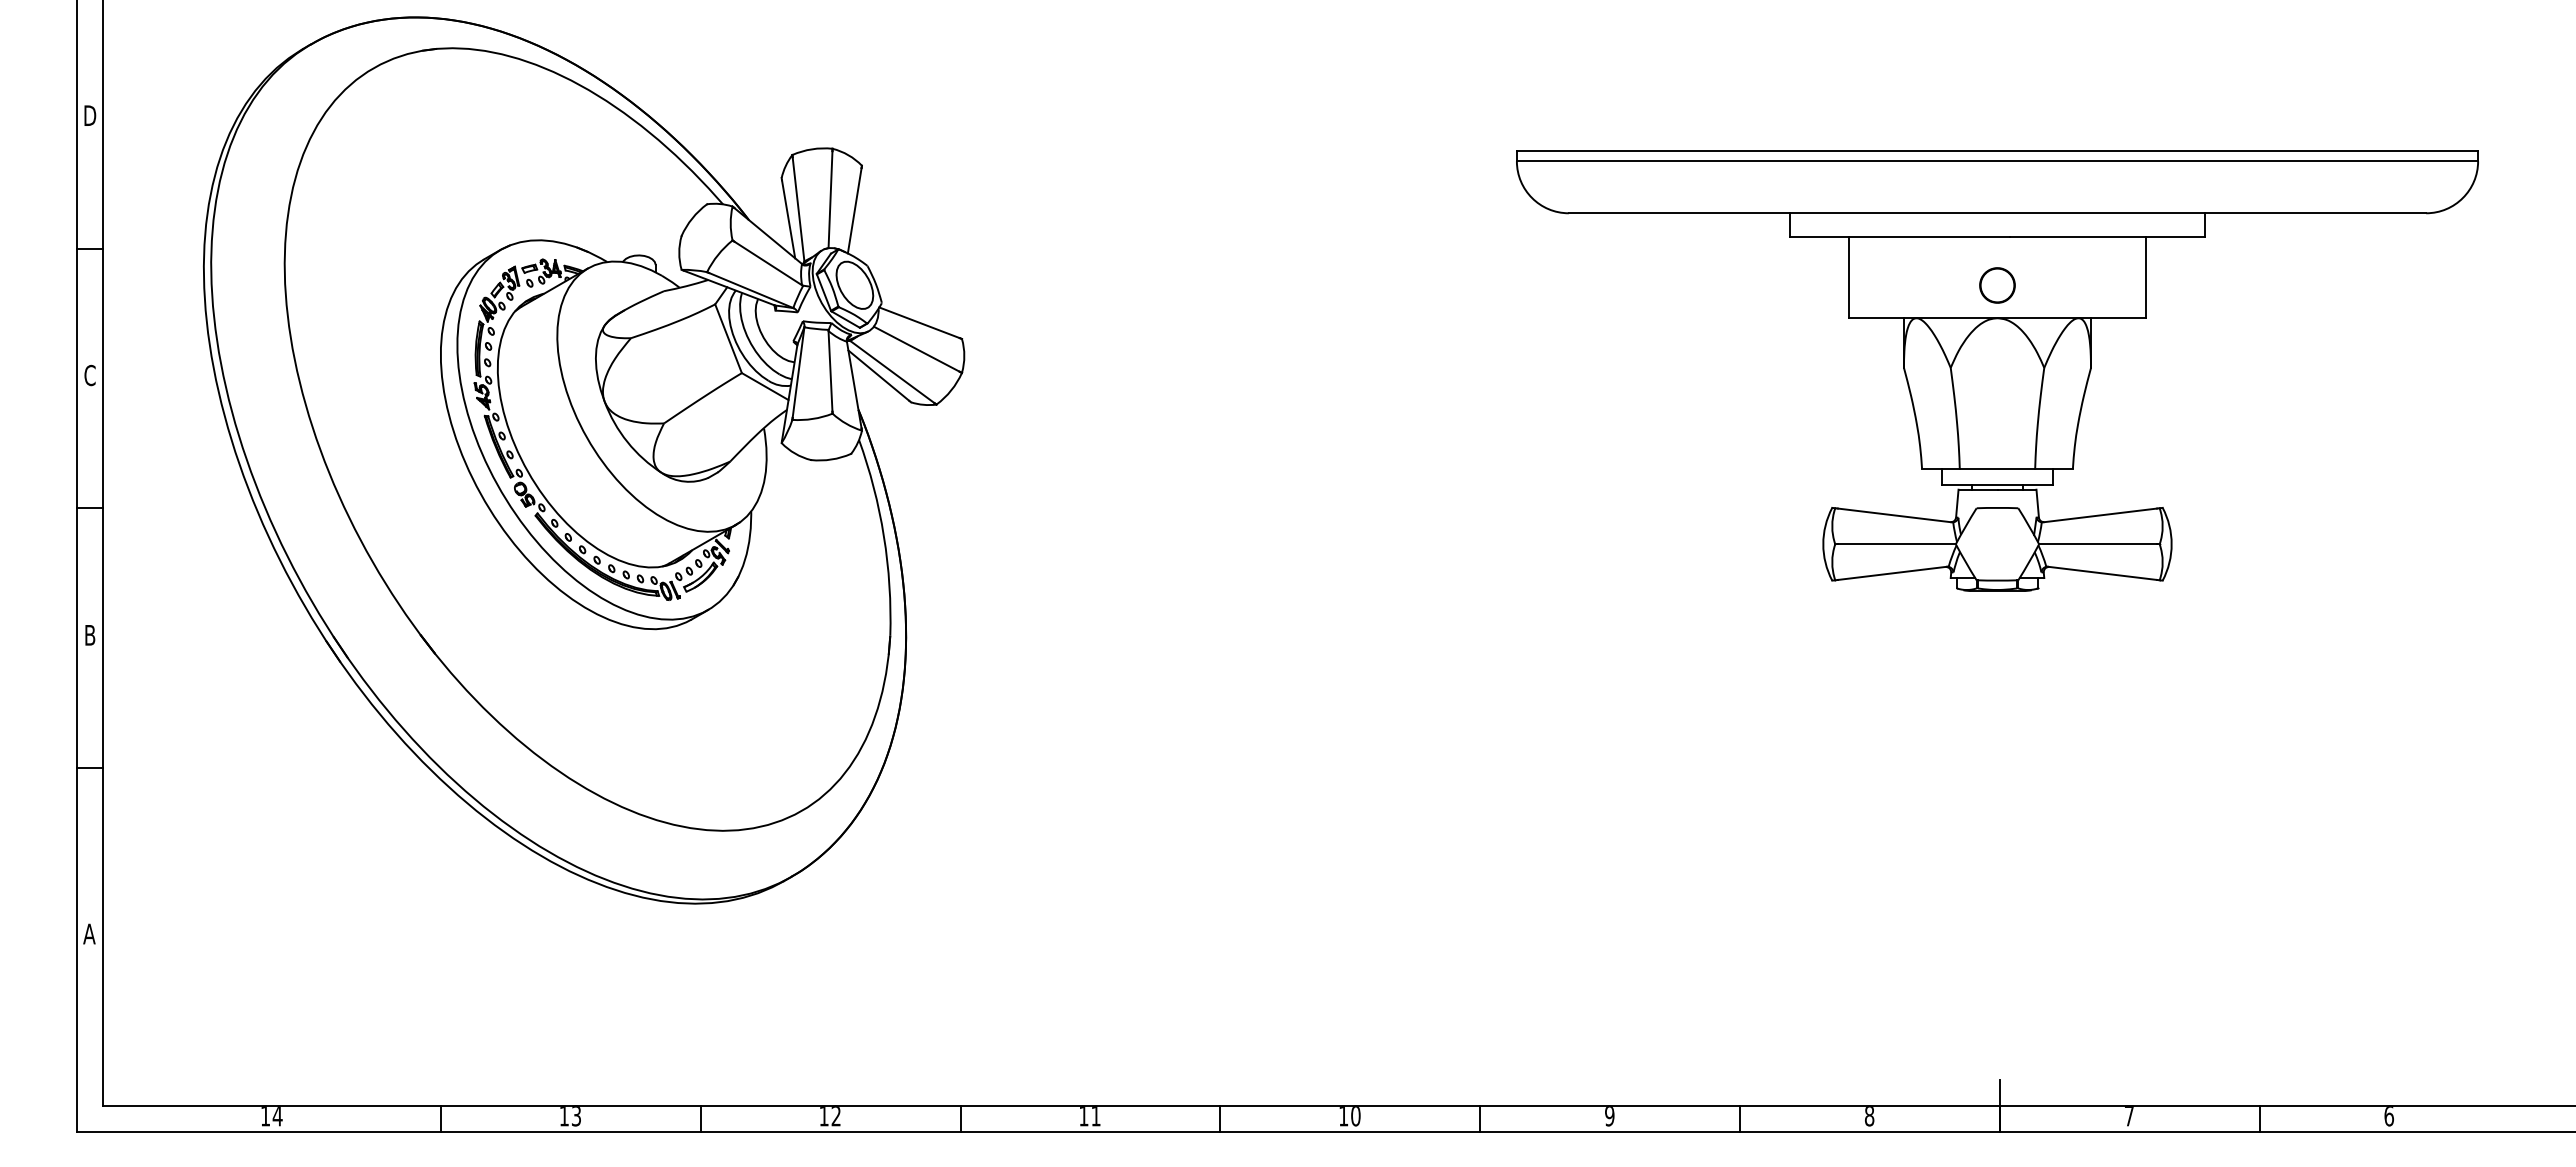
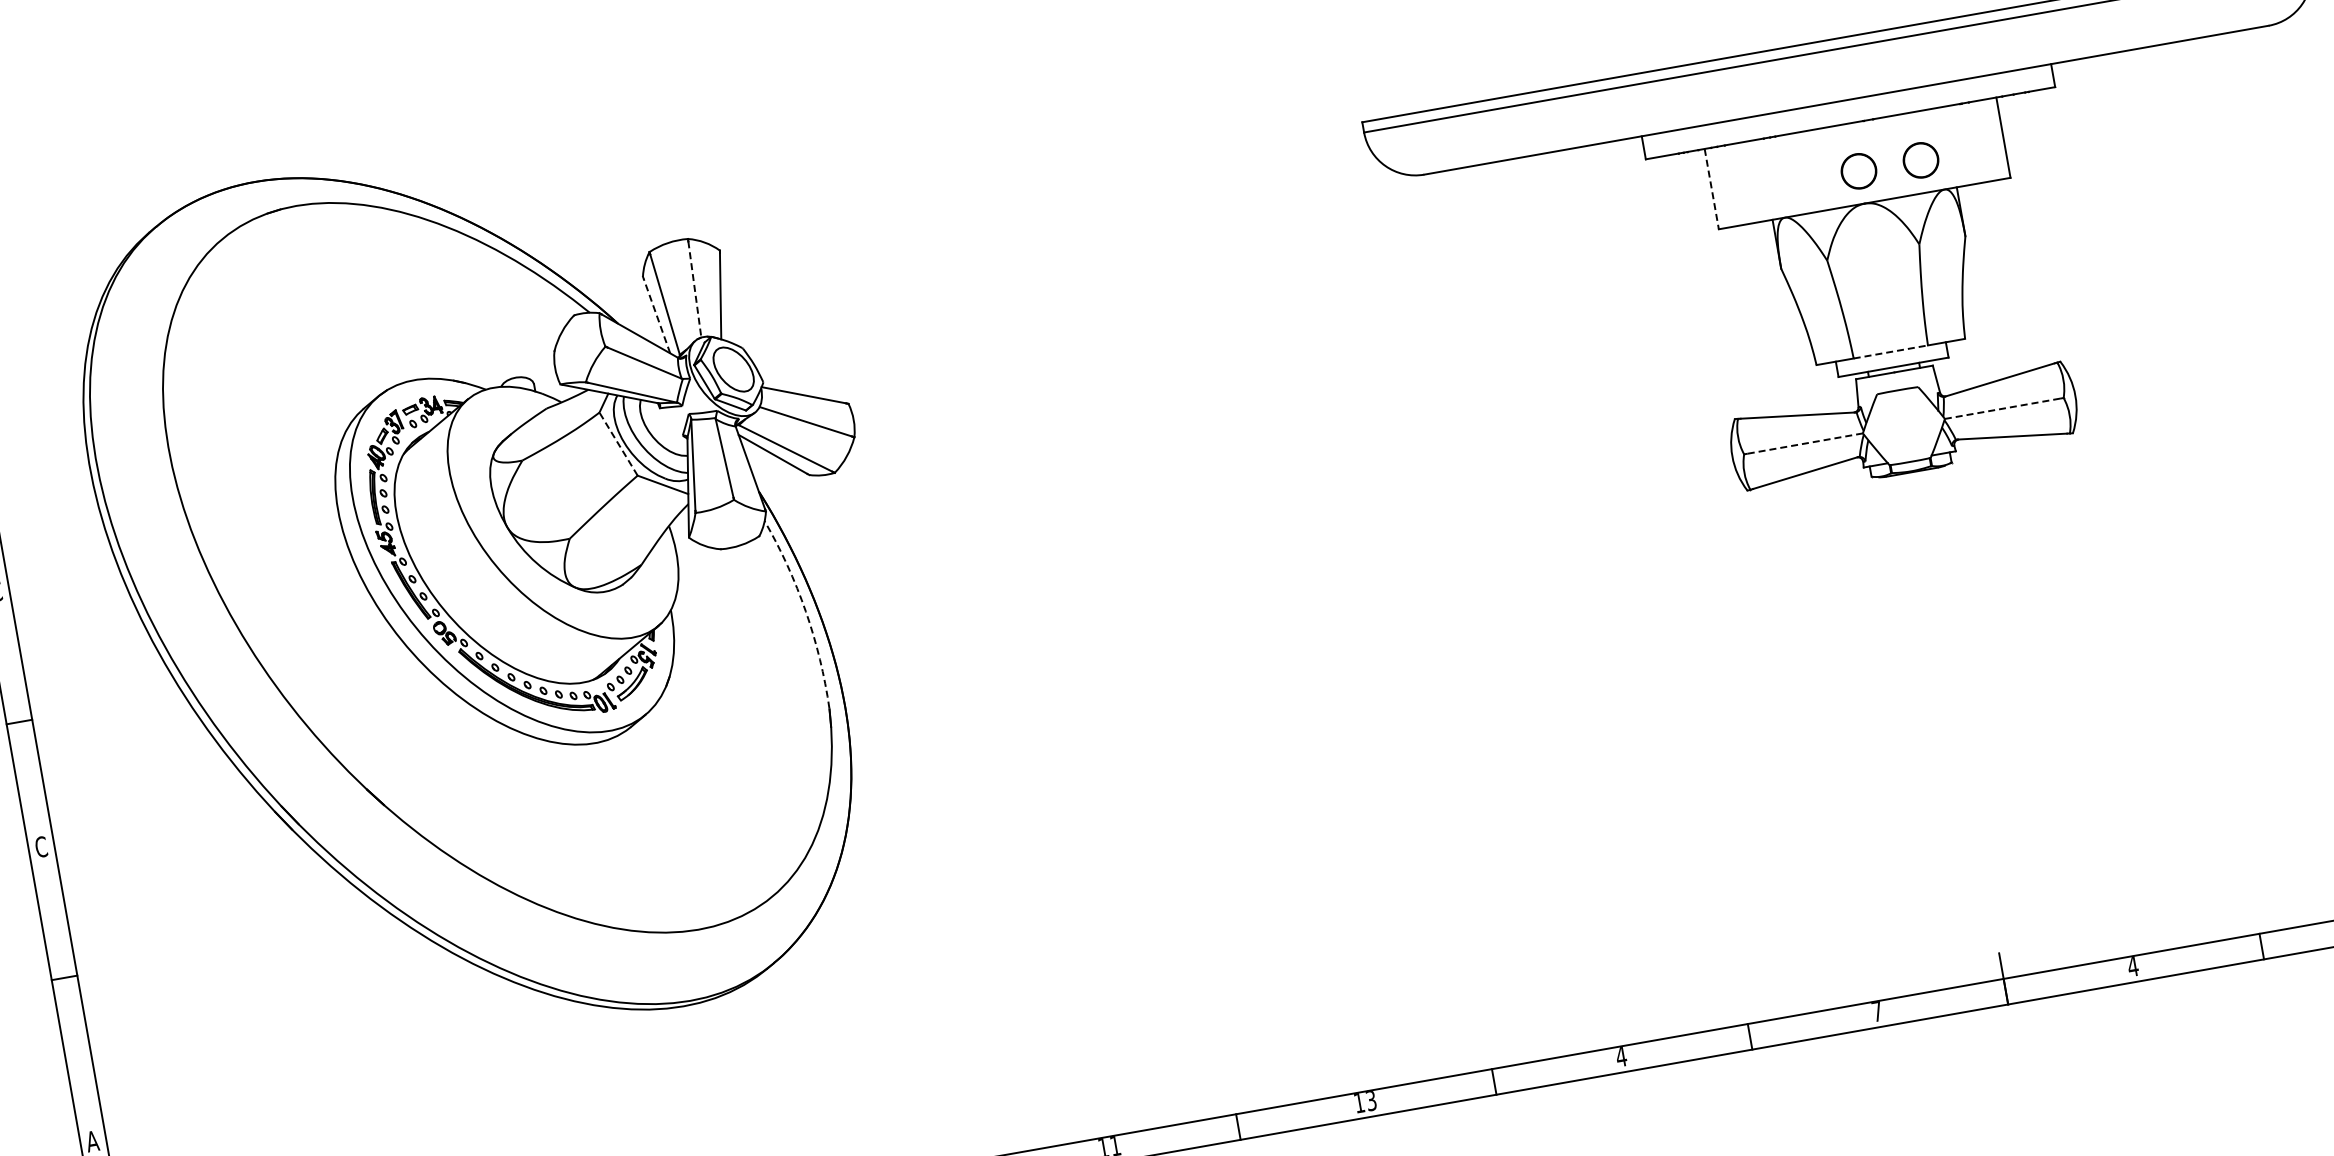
line: (830, 200) -> (694, 290), solid -> dashed
line: (788, 219) -> (656, 316), solid -> dashed
line: (1849, 277) -> (1711, 189), solid -> dashed
part: (2060, 285) -> (1921, 160), added
line: (728, 338) -> (618, 443), solid -> dashed
line: (1997, 468) -> (1890, 351), solid -> dashed
arc: (883, 536) -> (805, 611), solid -> dashed
line: (1896, 544) -> (1804, 443), solid -> dashed
line: (2098, 544) -> (2003, 408), solid -> dashed
text: (89, 634) -> (40, 846), B -> C
text: (1355, 1116) -> (1371, 1101), 10 -> 13
text: (1609, 1116) -> (1621, 1057), 9 -> 4
text: (1869, 1116) -> (1877, 1011), 8 -> 7
text: (2129, 1116) -> (2133, 966), 7 -> 4

